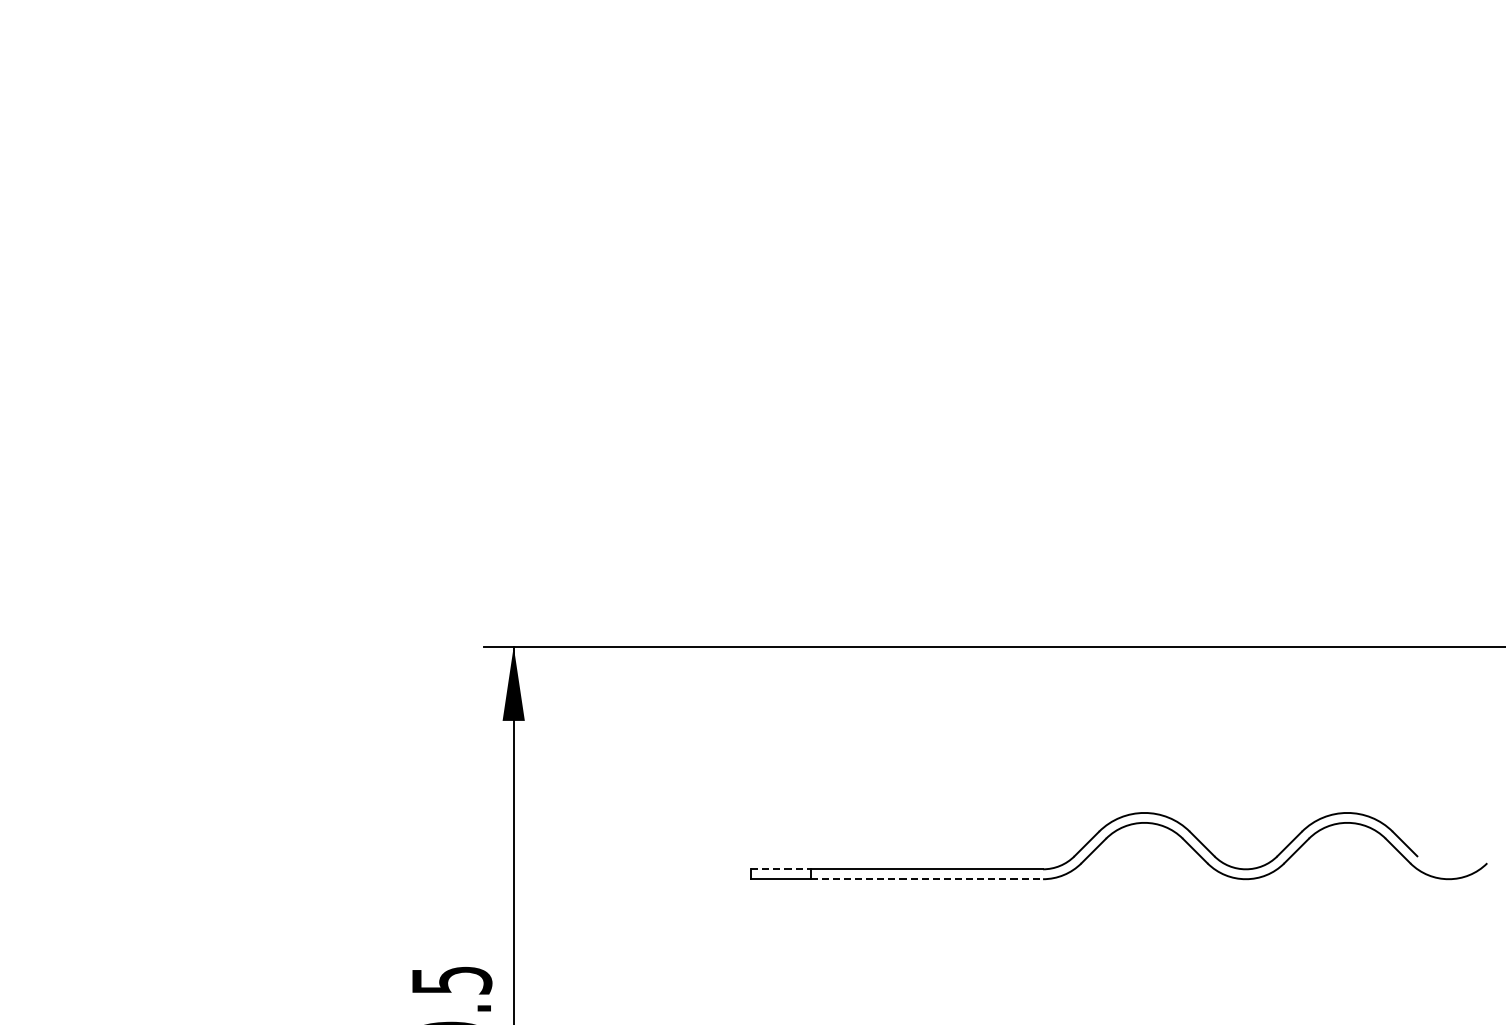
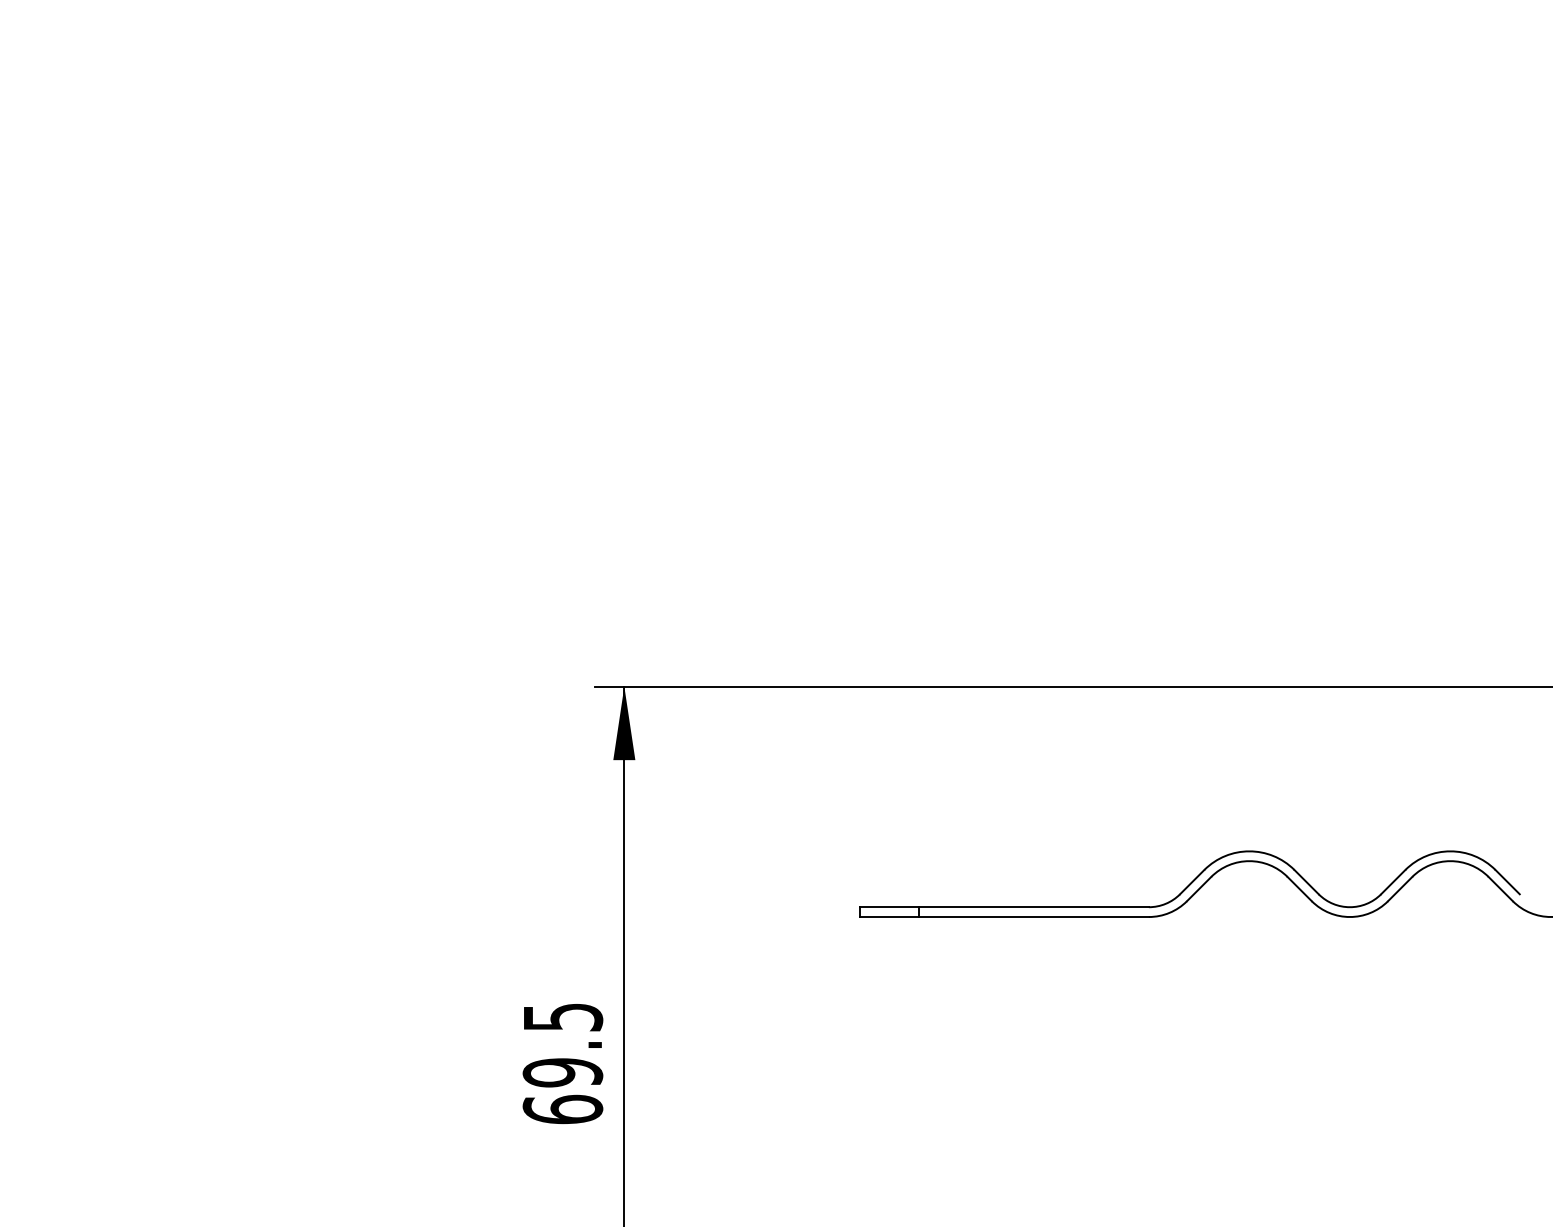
line: (781, 869) -> (889, 907), dashed -> solid
line: (927, 879) -> (1034, 917), dashed -> solid

